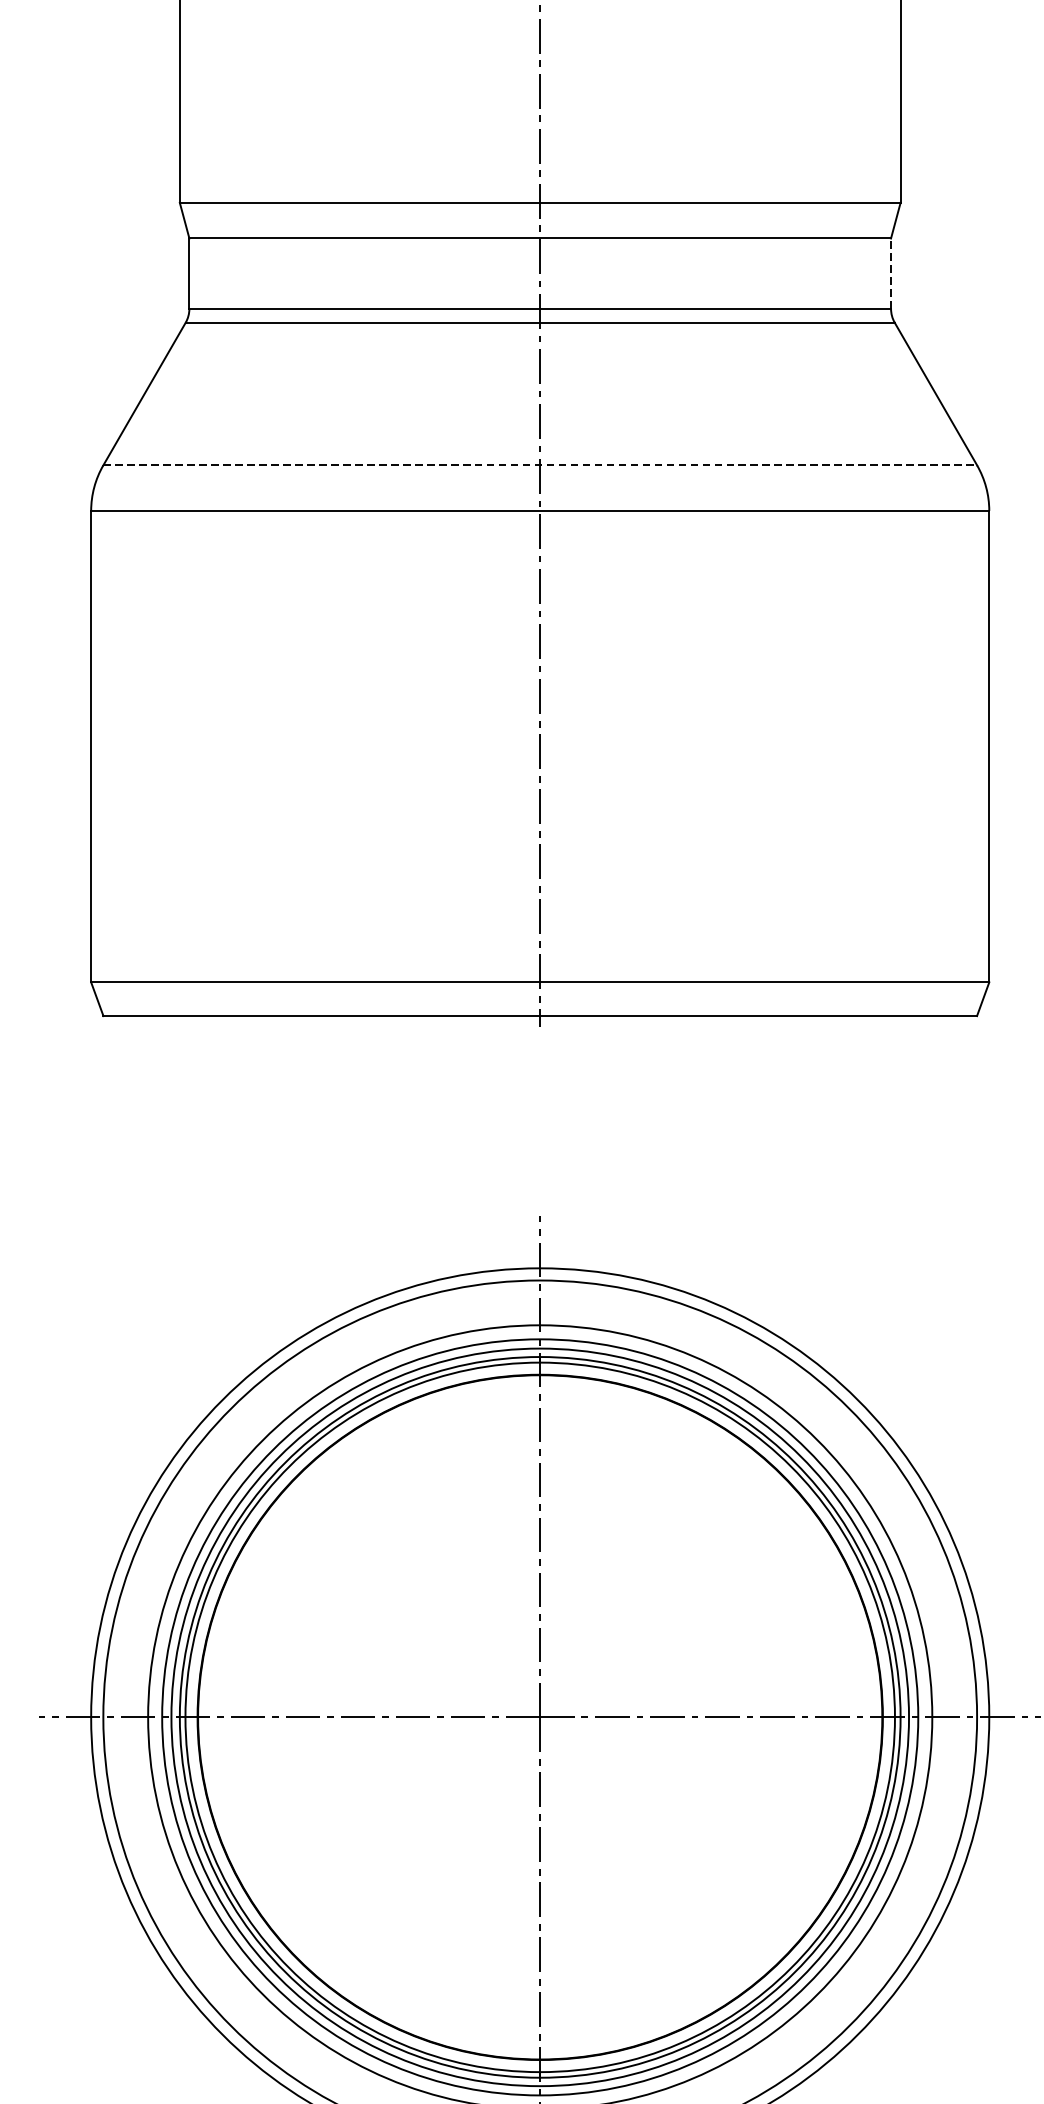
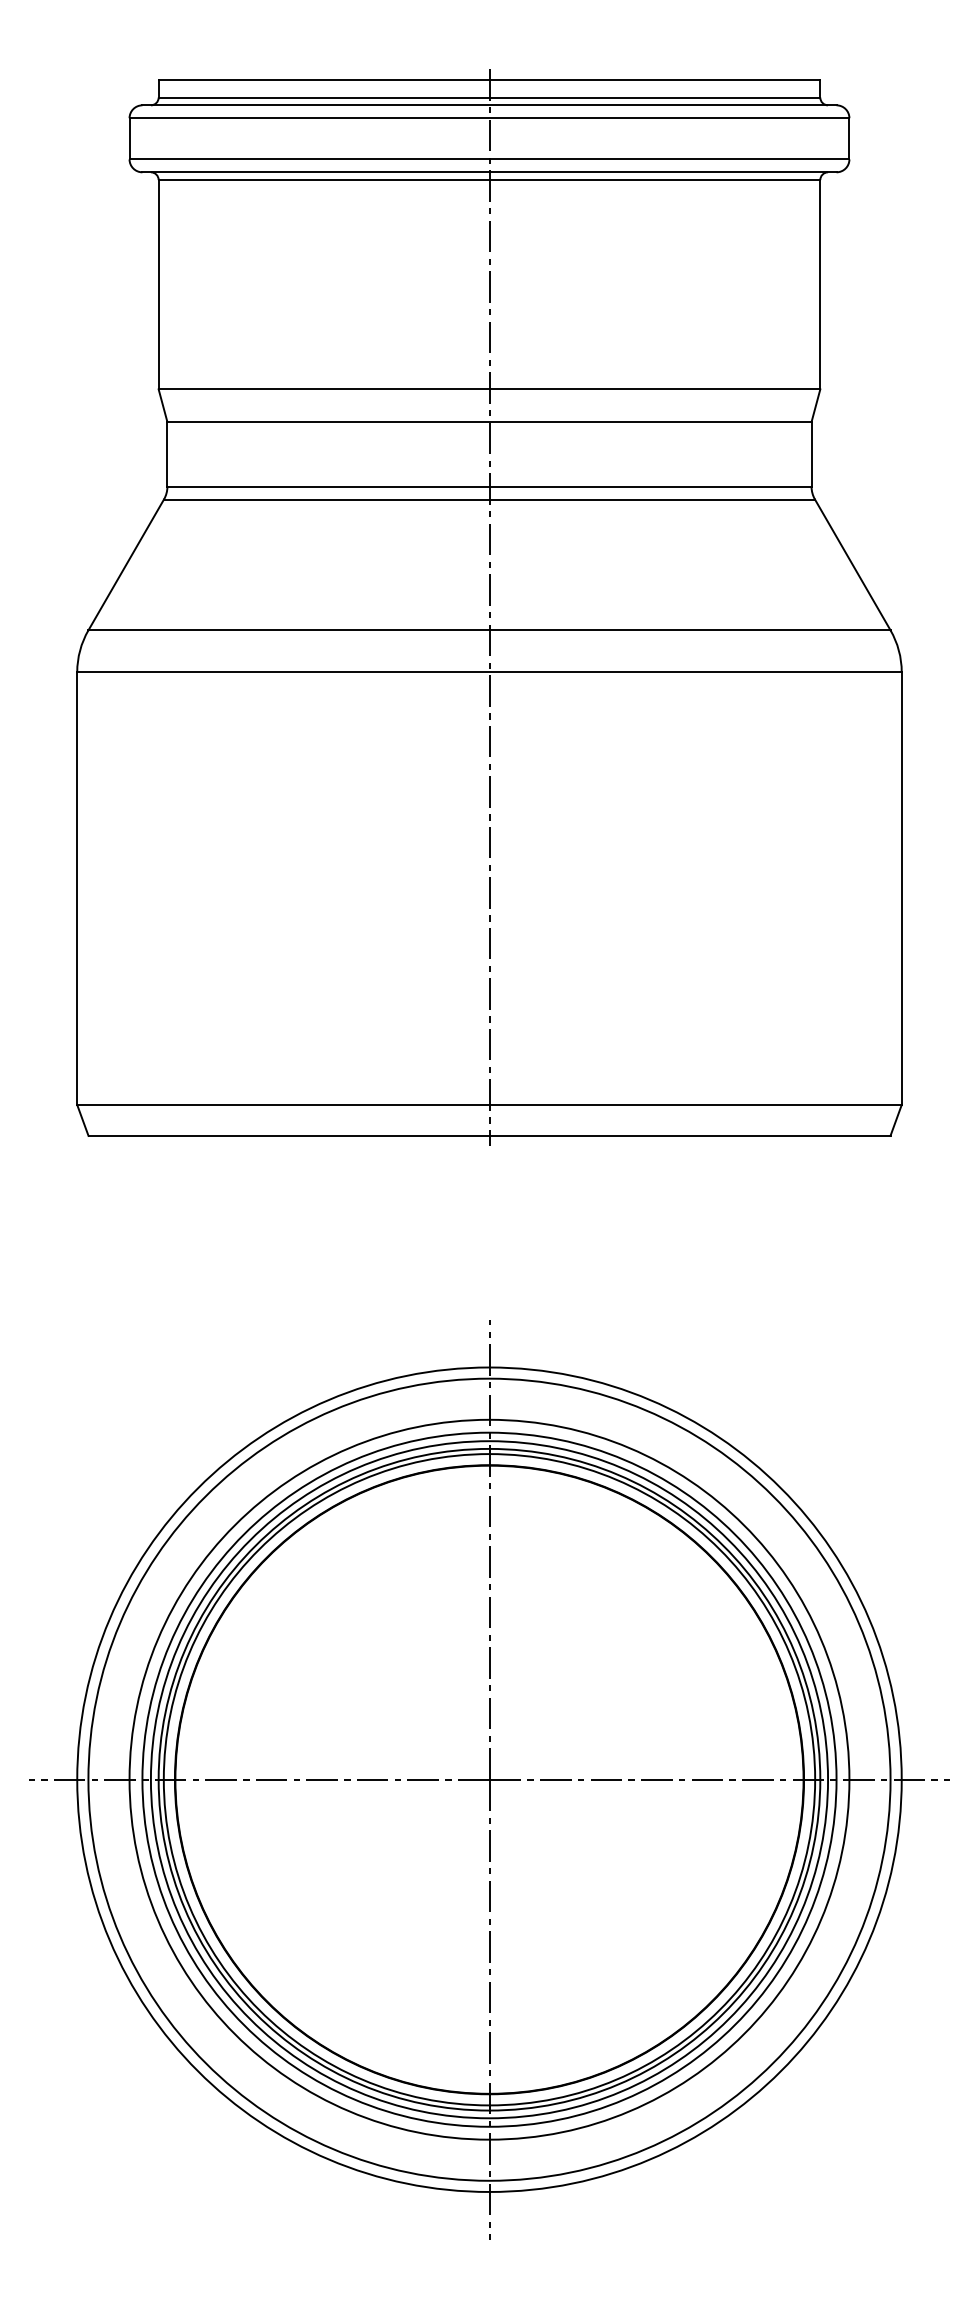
line: (890, 272) -> (811, 453), dashed -> solid
line: (541, 465) -> (490, 630), dashed -> solid

